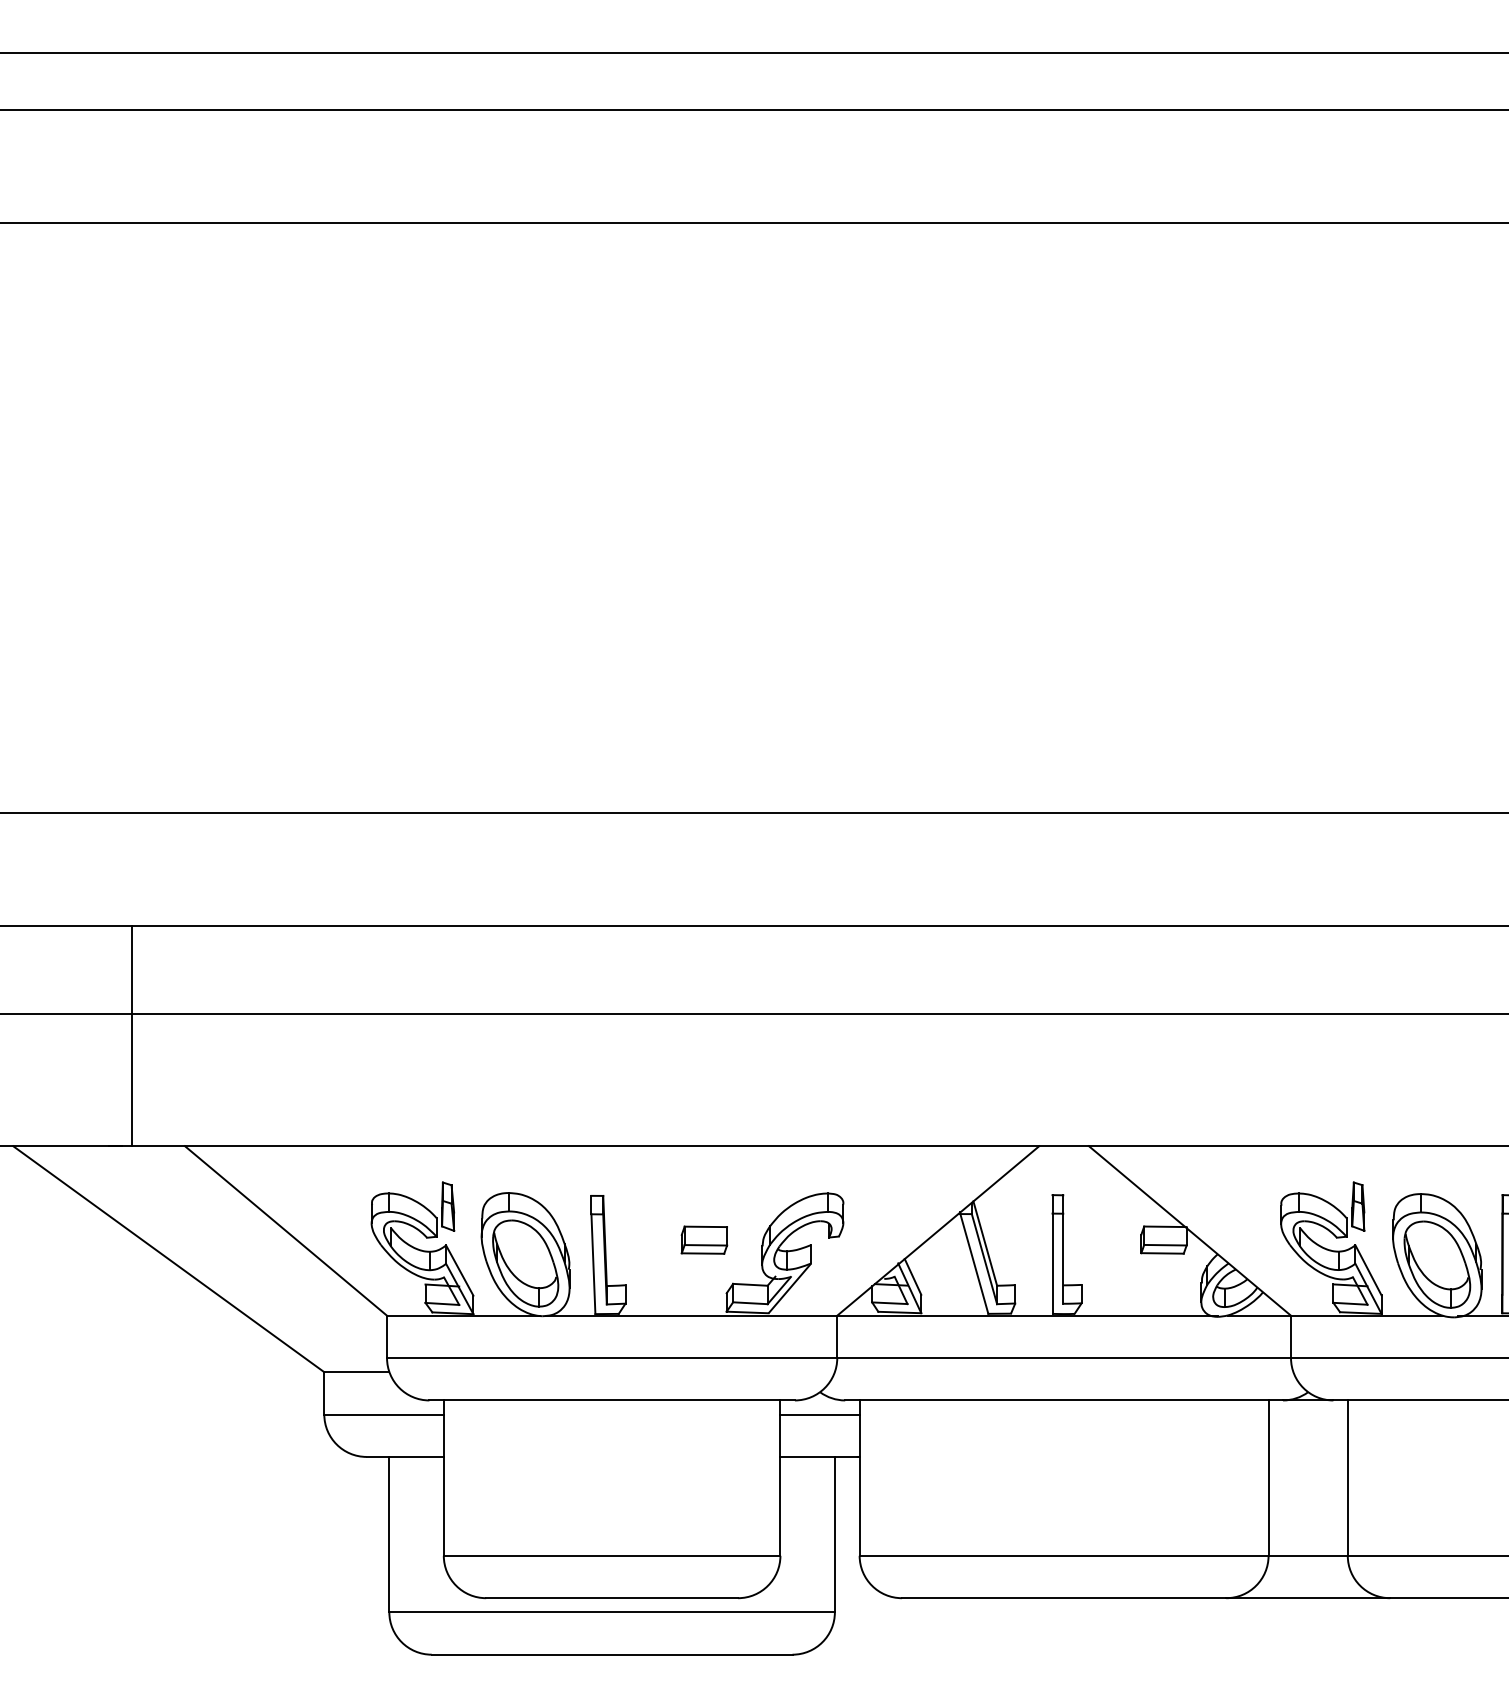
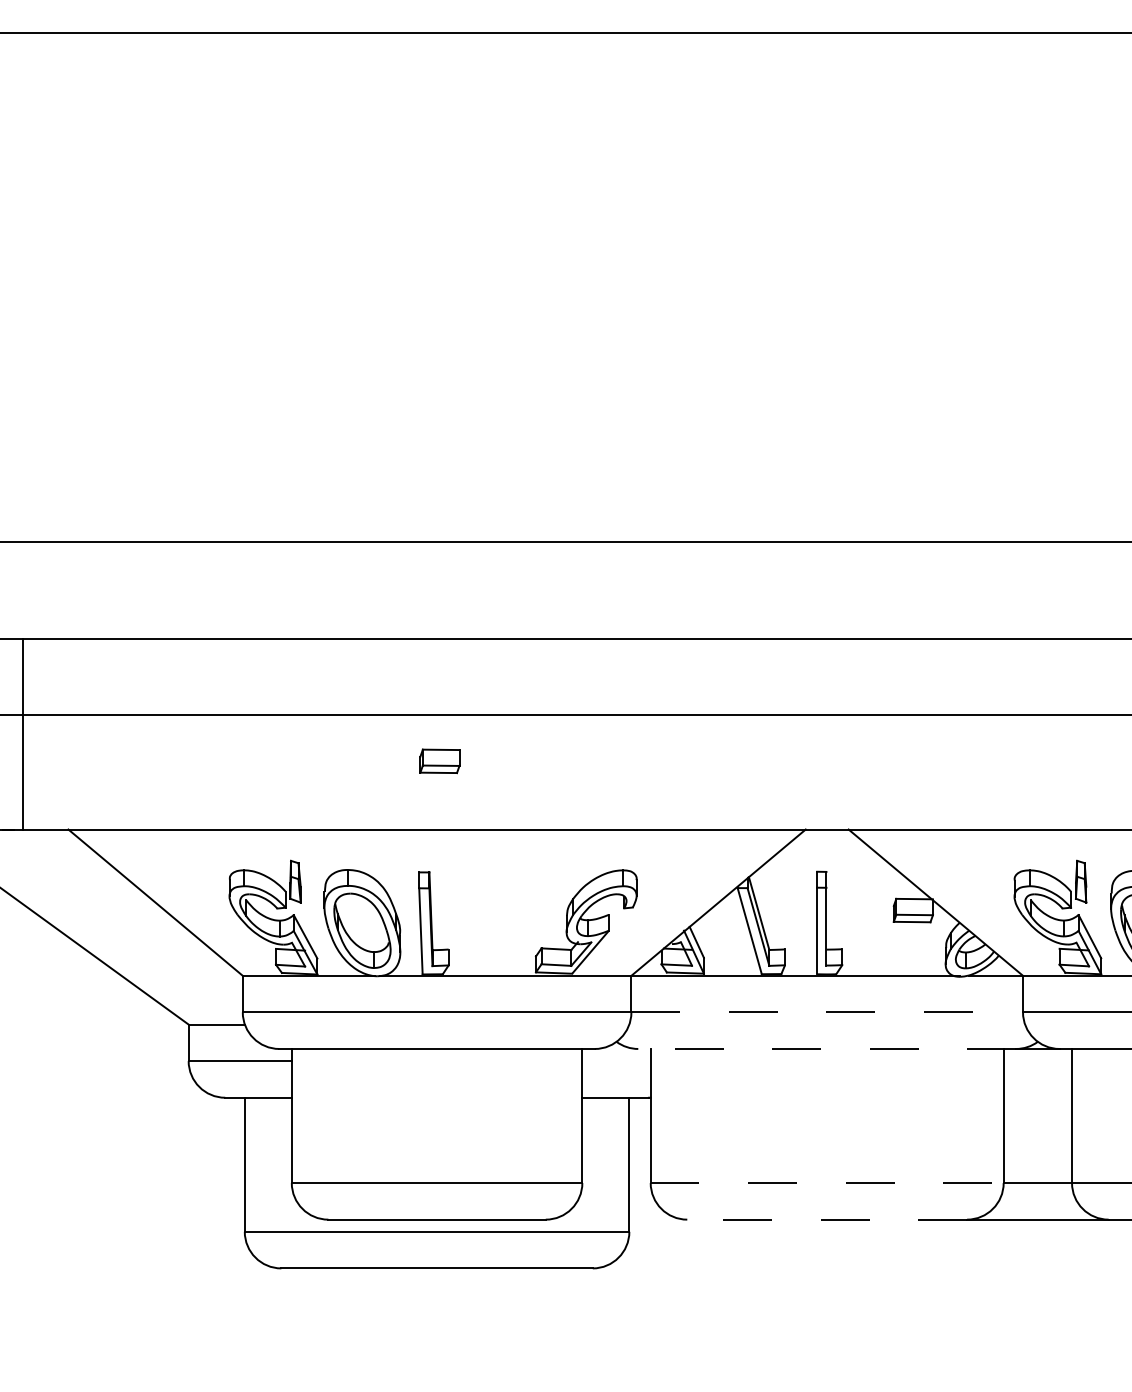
part: (704, 1239) -> (439, 760), moved
line: (1064, 1358) -> (827, 1012), solid -> dashed
line: (1064, 1400) -> (827, 1049), solid -> dashed
line: (819, 1414) -> (616, 1061), removed
line: (1064, 1555) -> (827, 1182), solid -> dashed
line: (1063, 1598) -> (826, 1219), solid -> dashed

